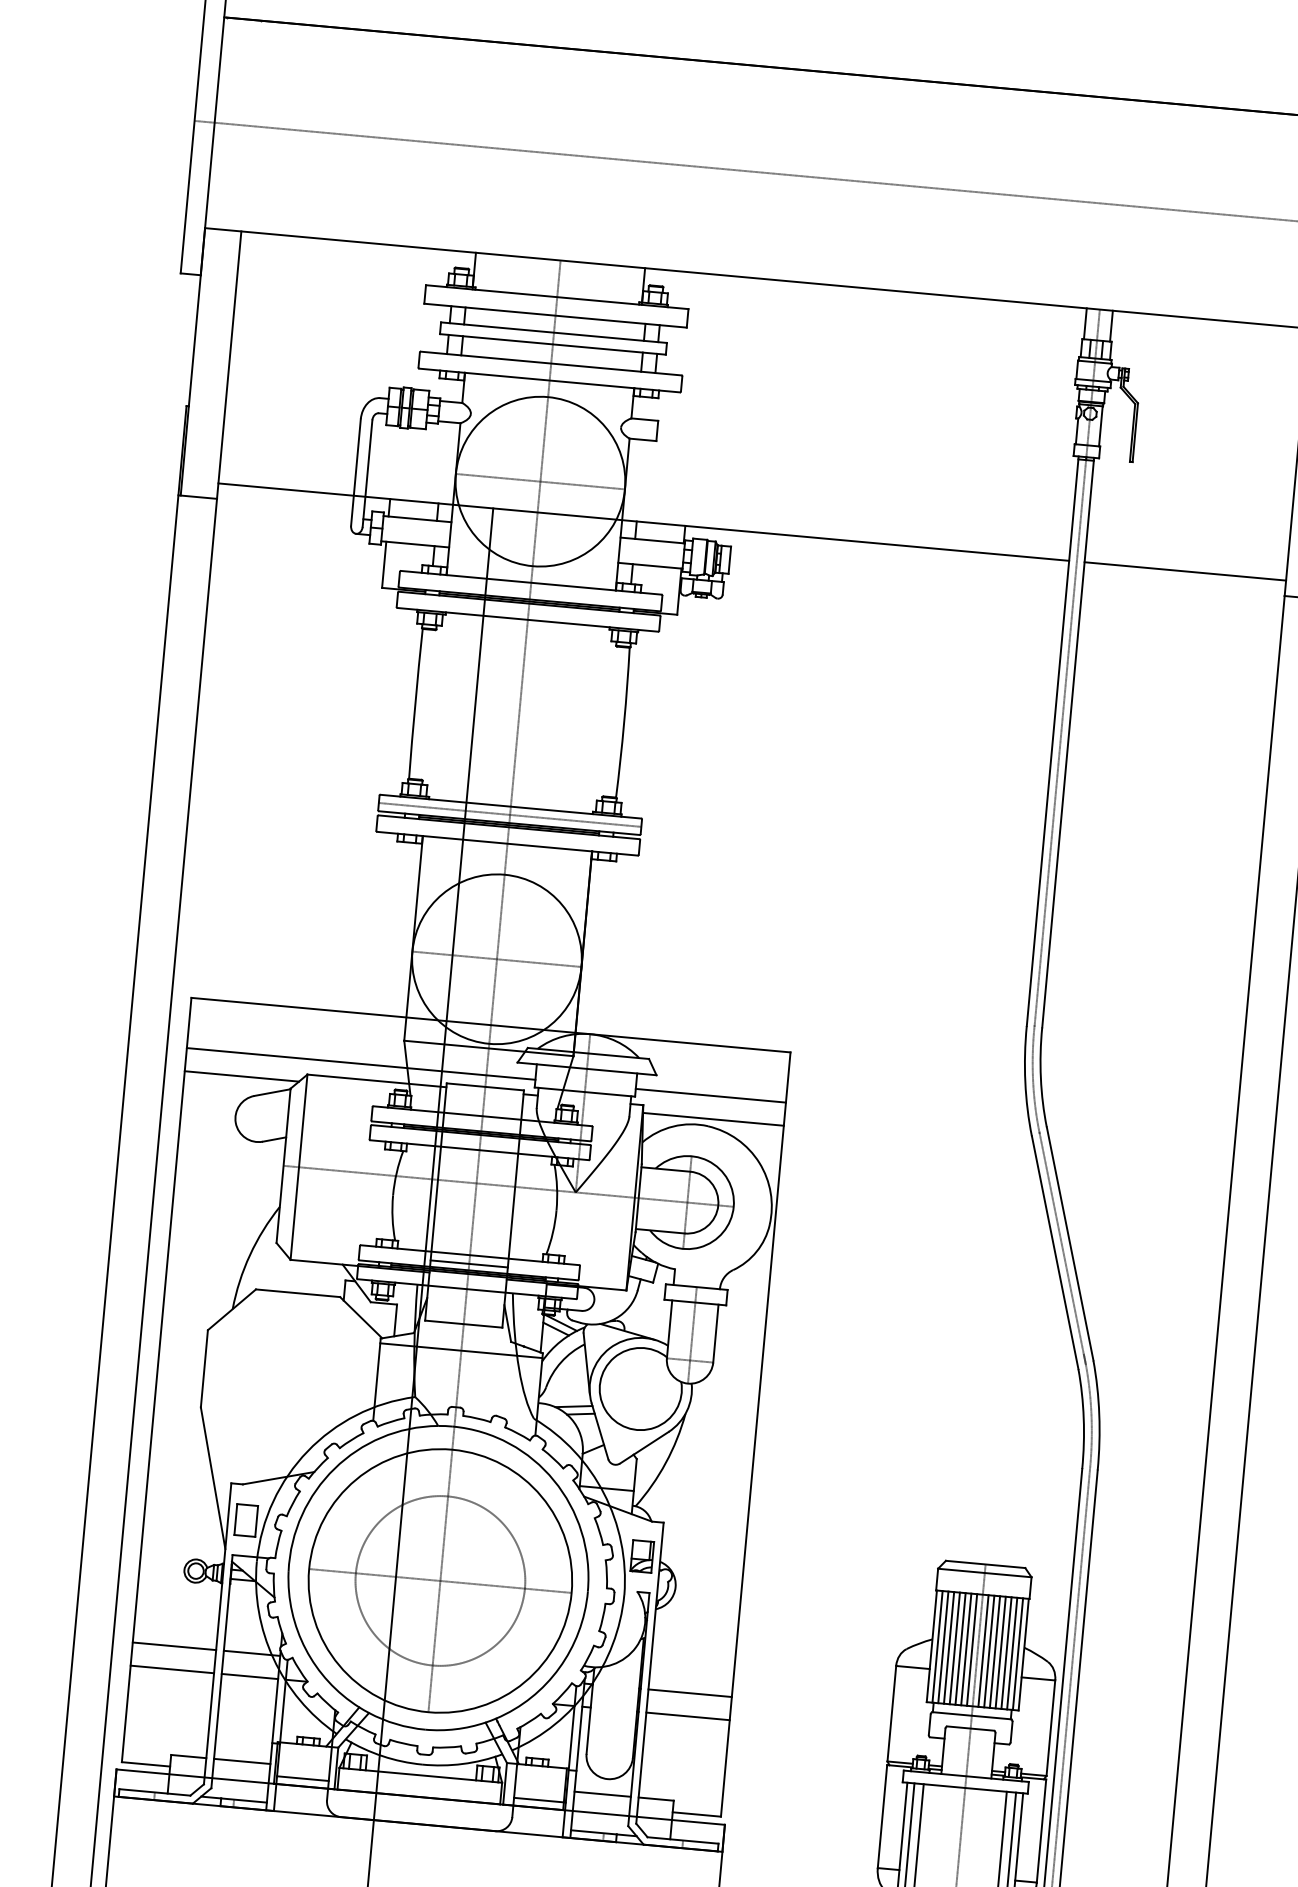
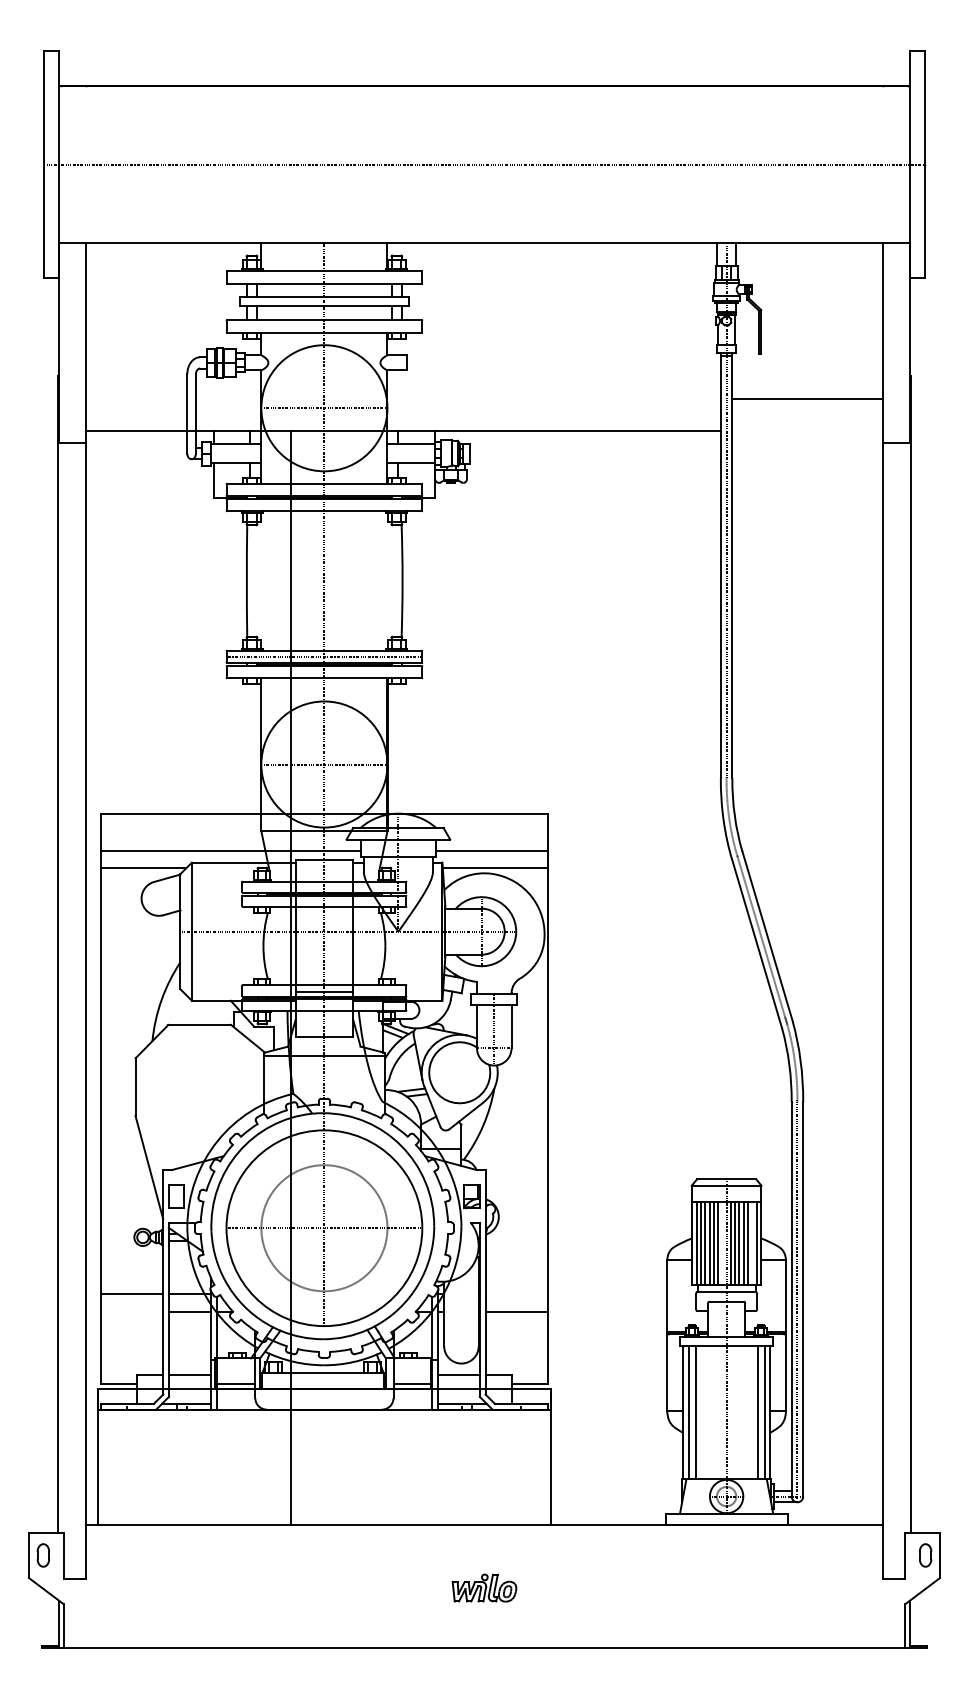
line: (1185, 571) -> (807, 399), moved
line: (972, 1650) -> (722, 1243), removed
line: (1012, 1653) -> (752, 1243), removed
line: (171, 1669) -> (131, 1311), removed
line: (689, 1693) -> (516, 1294), removed

